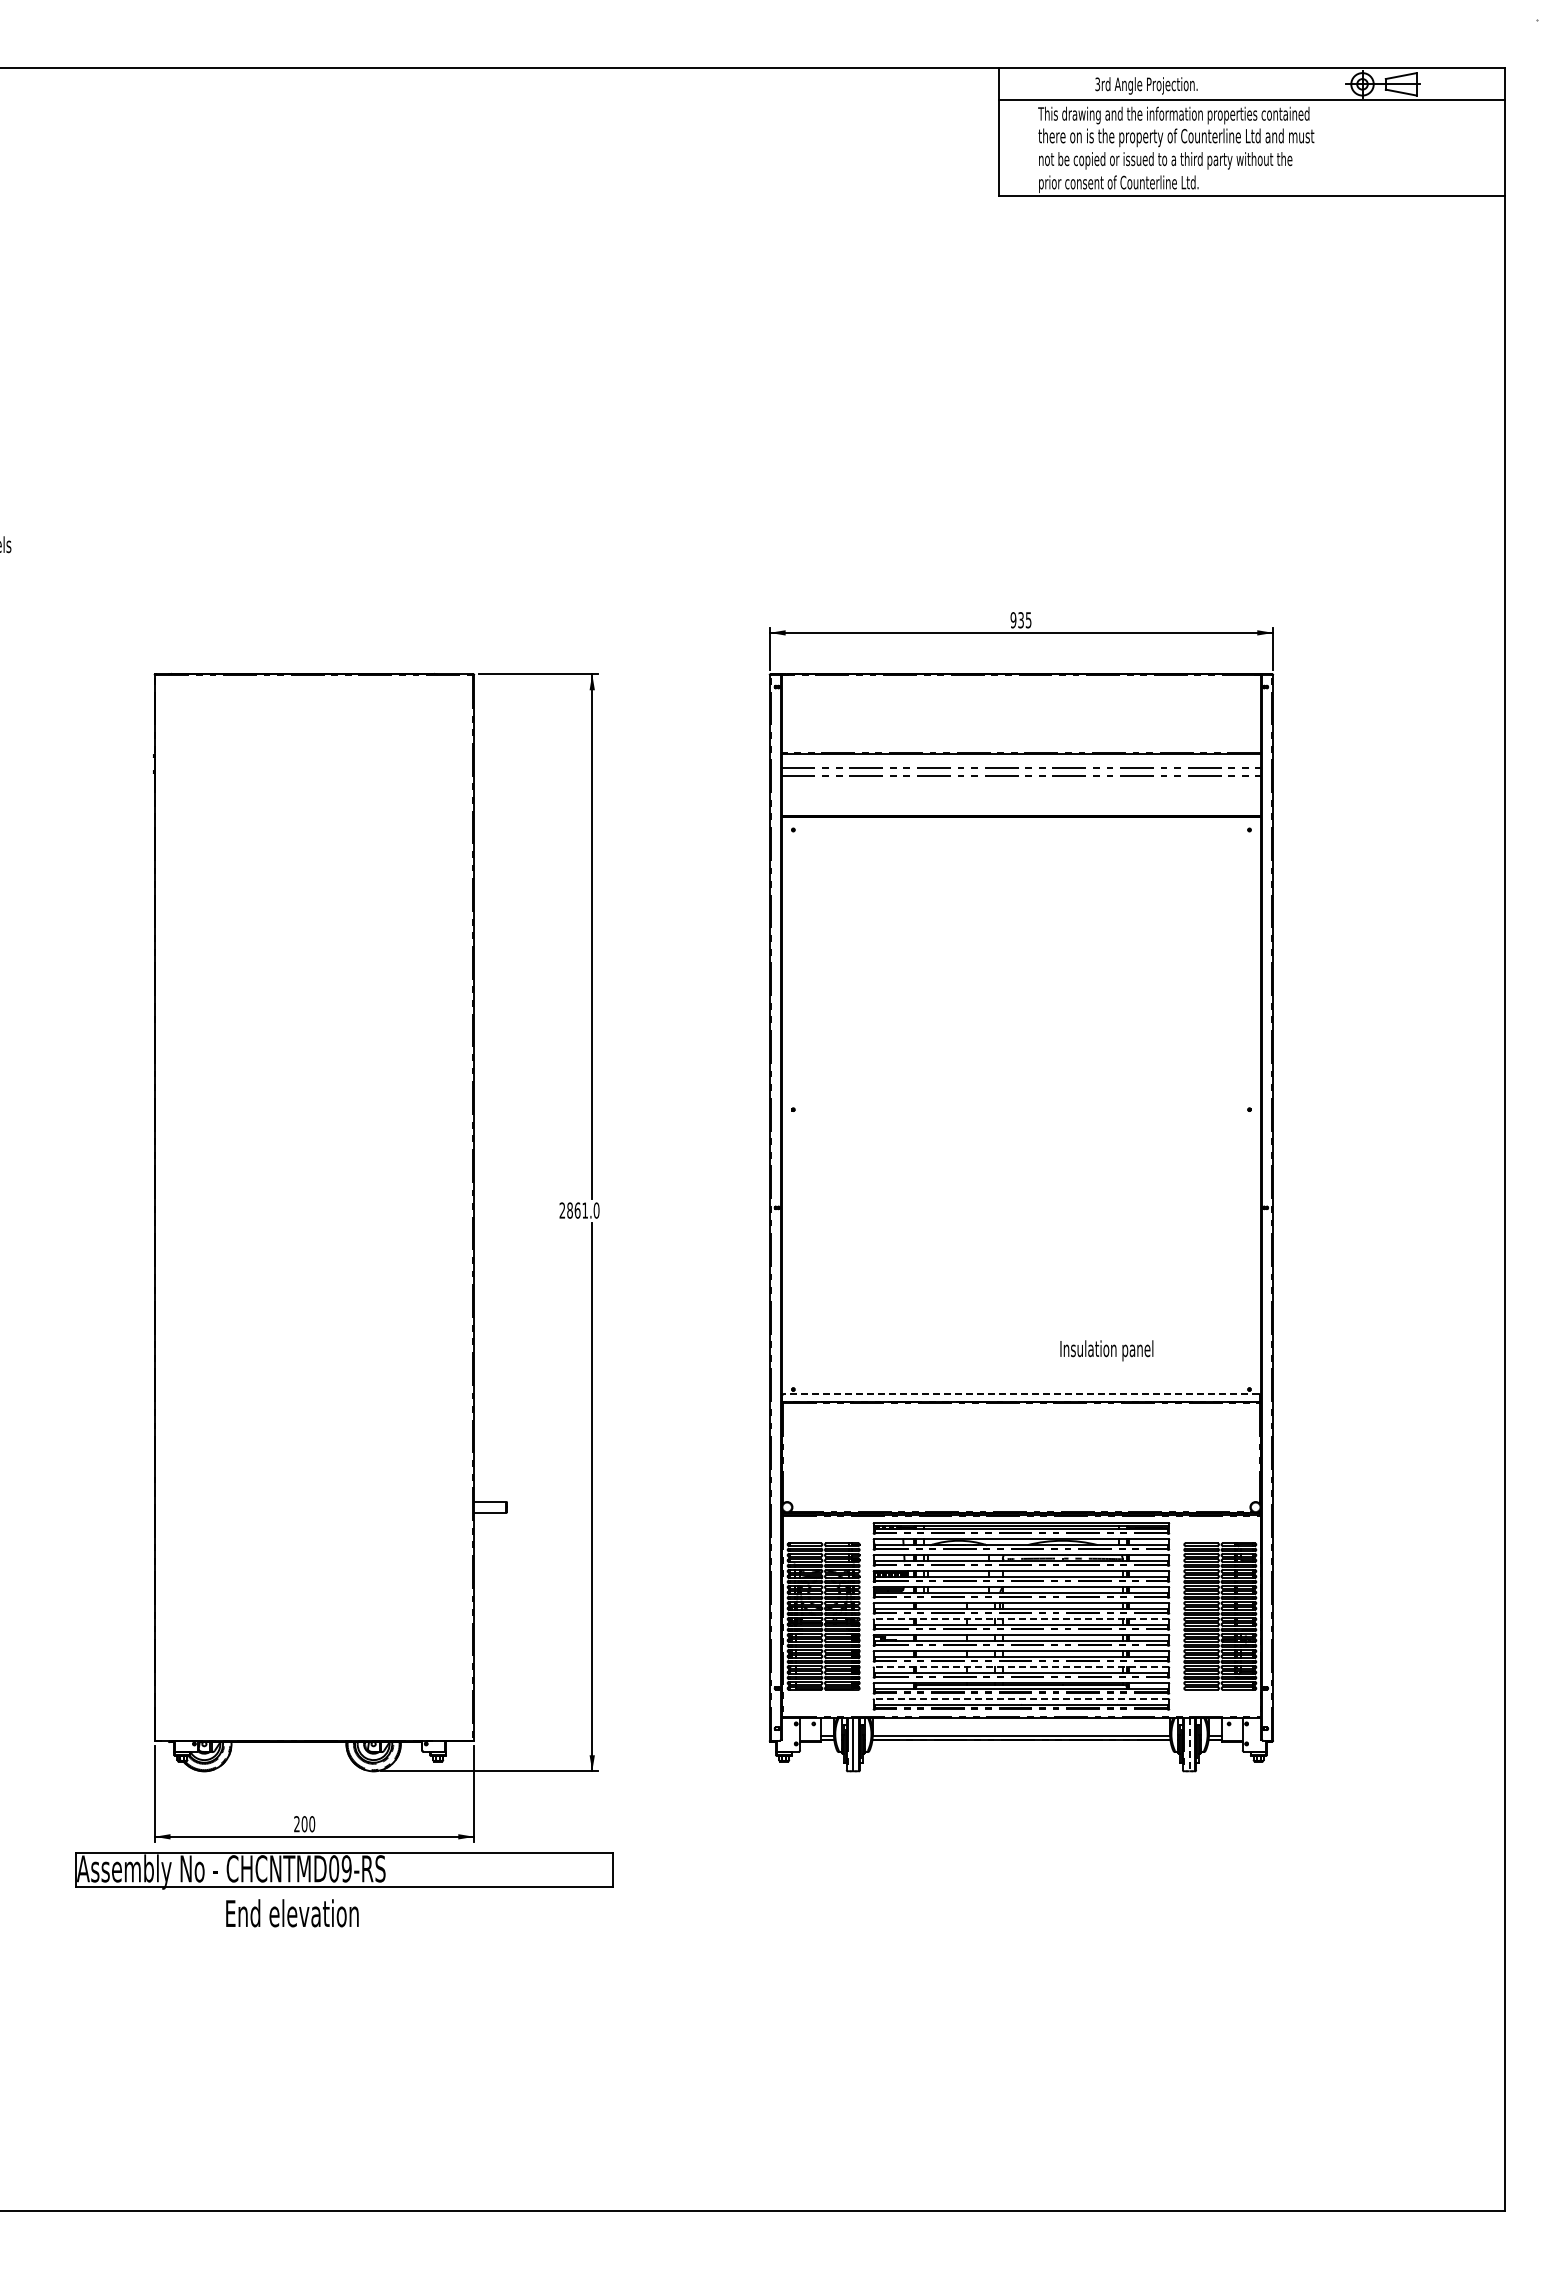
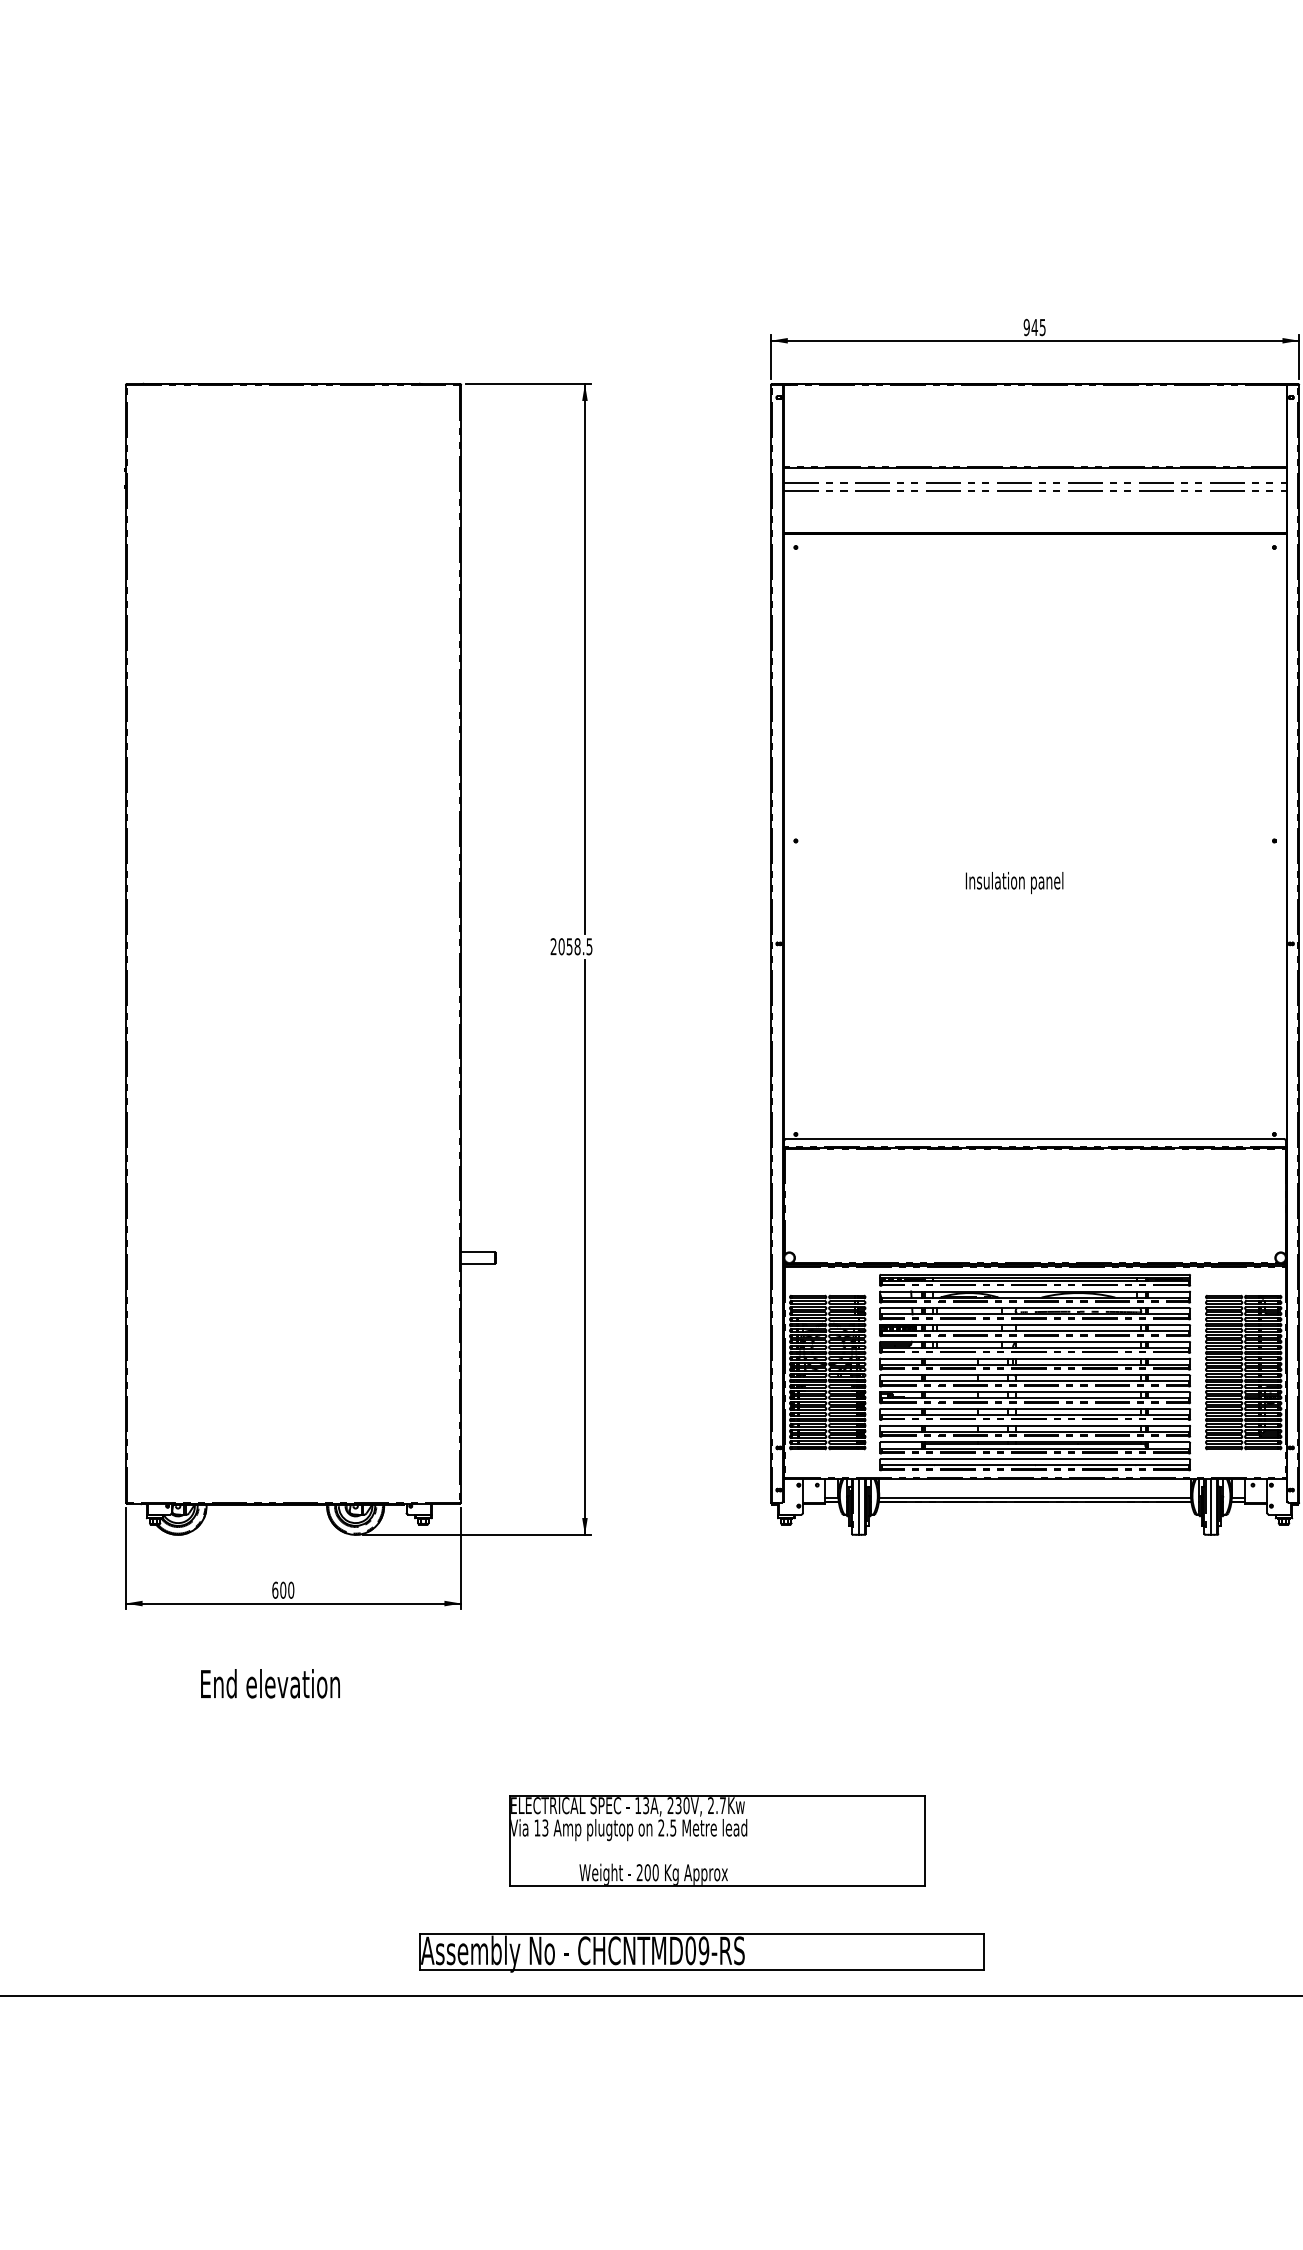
text: (1021, 620) -> (1035, 327), 935 -> 945
text: (583, 1210) -> (575, 946), 2861.0 -> 2058.5
text: (1106, 1350) -> (1014, 882), moved
line: (1020, 1393) -> (1034, 1138), dashed -> solid
line: (1020, 1619) -> (1034, 1375), dashed -> solid
line: (1020, 1667) -> (1034, 1425), dashed -> solid
line: (1020, 1699) -> (1034, 1459), dashed -> solid
line: (1189, 1744) -> (1211, 1506), dashed -> solid
text: (296, 1824) -> (274, 1590), 200 -> 600
part: (344, 1870) -> (701, 1952), moved
part: (718, 2063) -> (717, 1841), added

